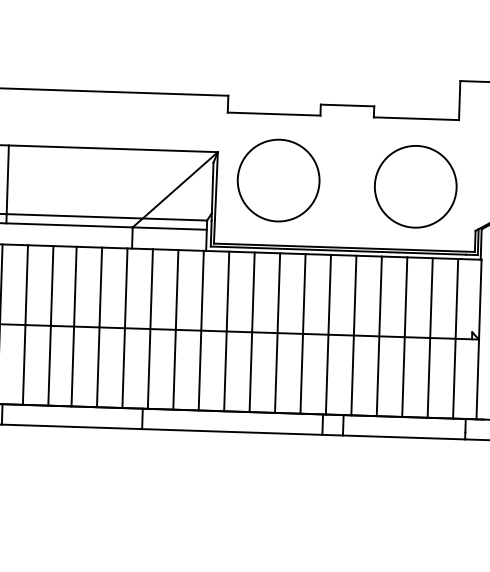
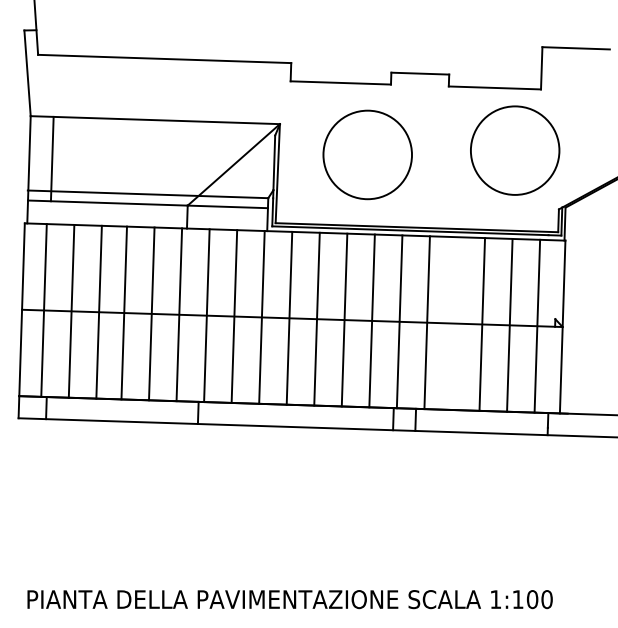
circle: (278, 180) -> (367, 154), moved
circle: (416, 186) -> (515, 150), moved
line: (379, 336) -> (454, 323), removed

